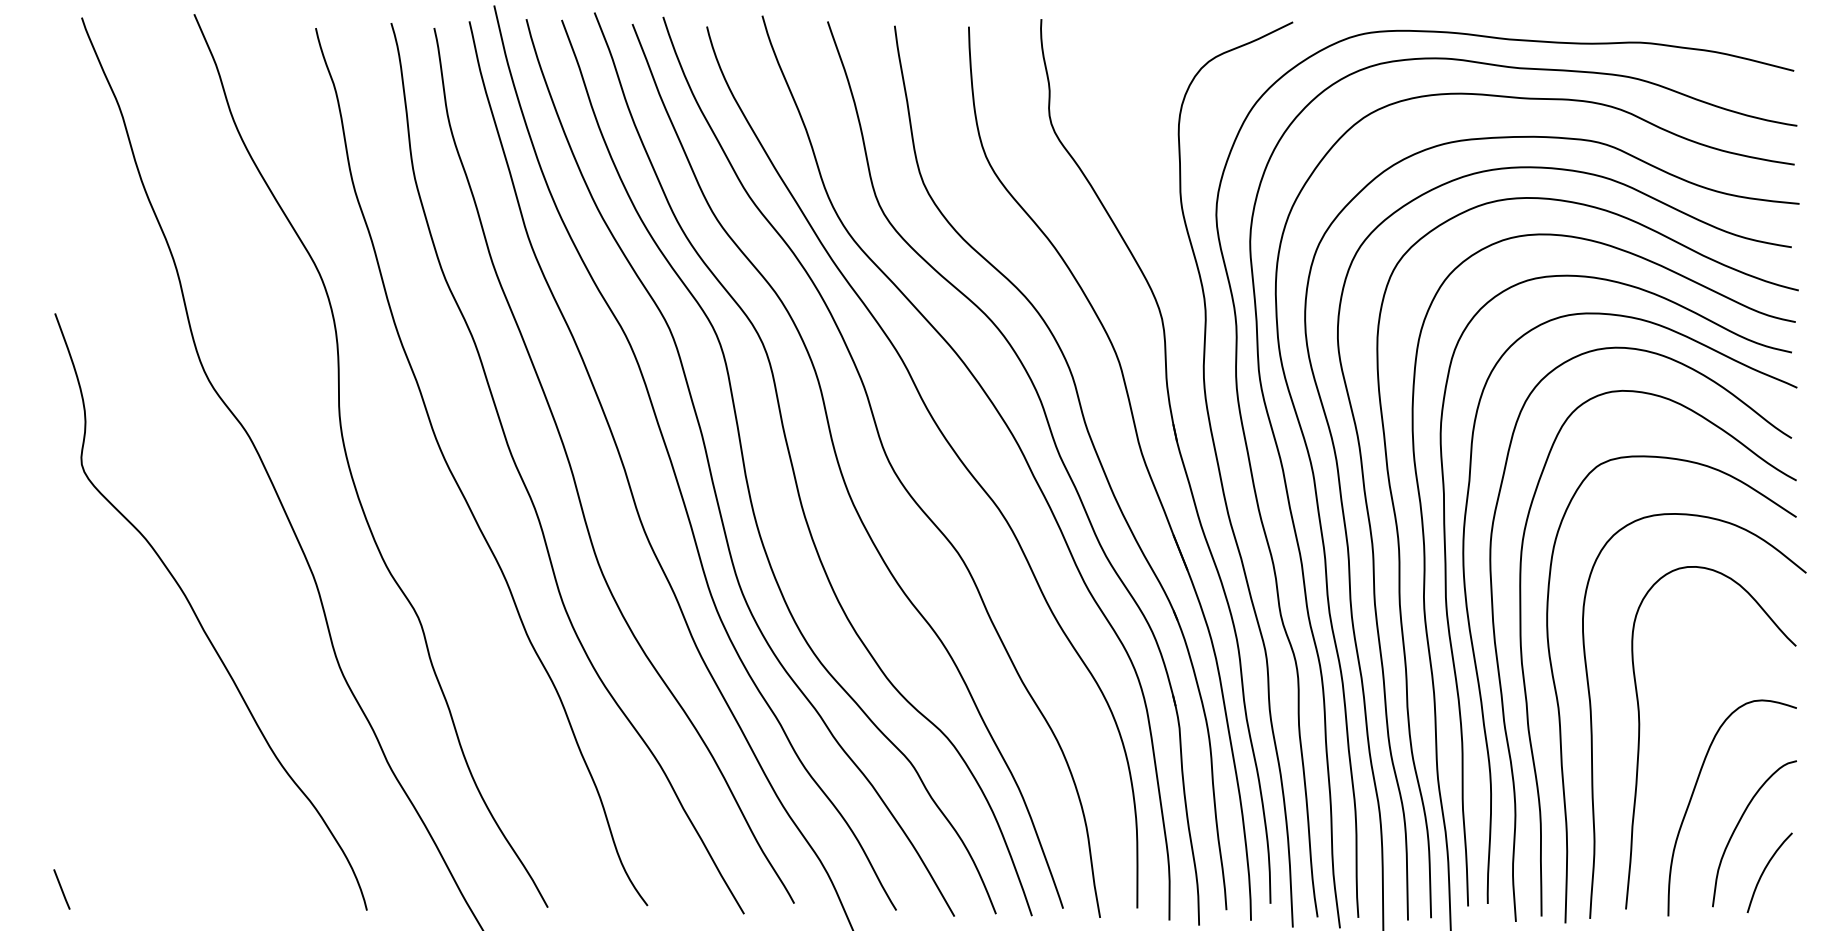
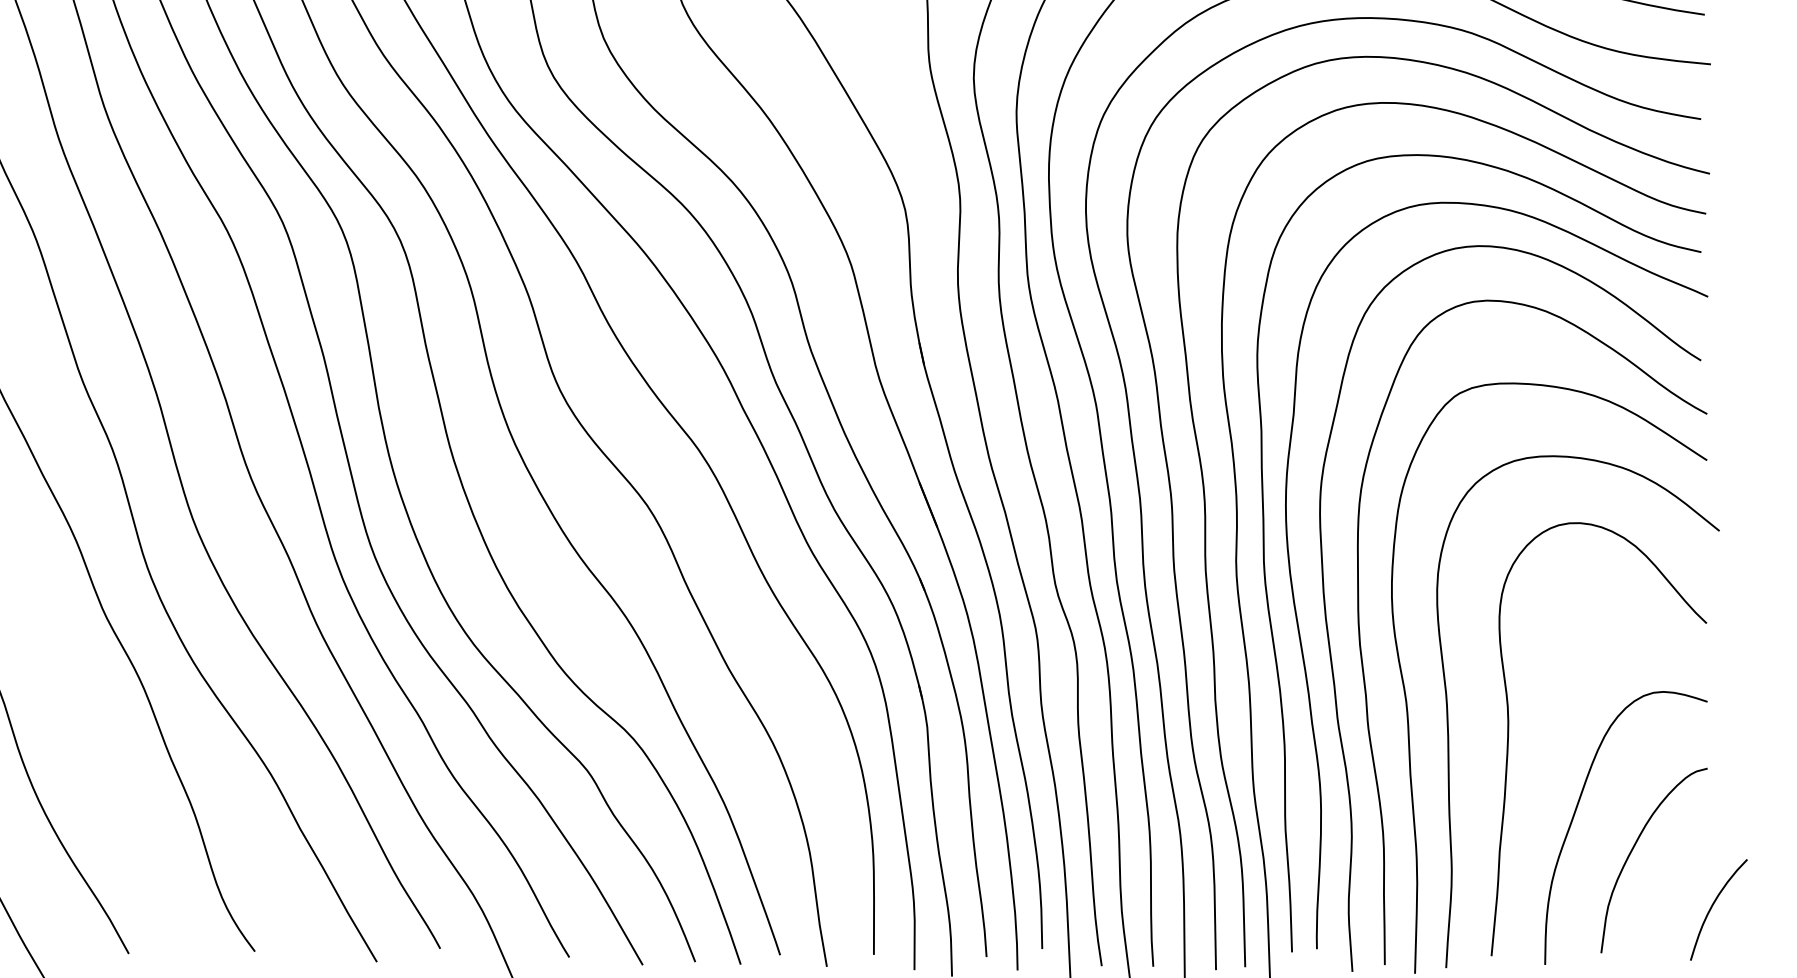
curve: (1765, 870) -> (1713, 906), moved

